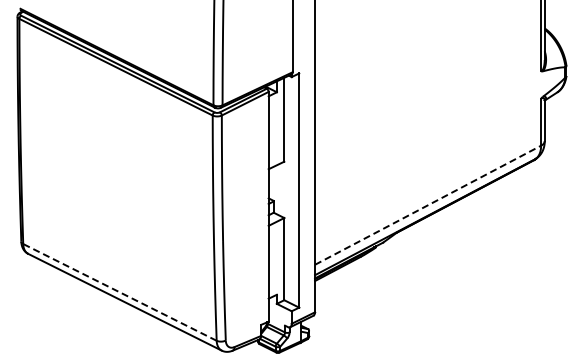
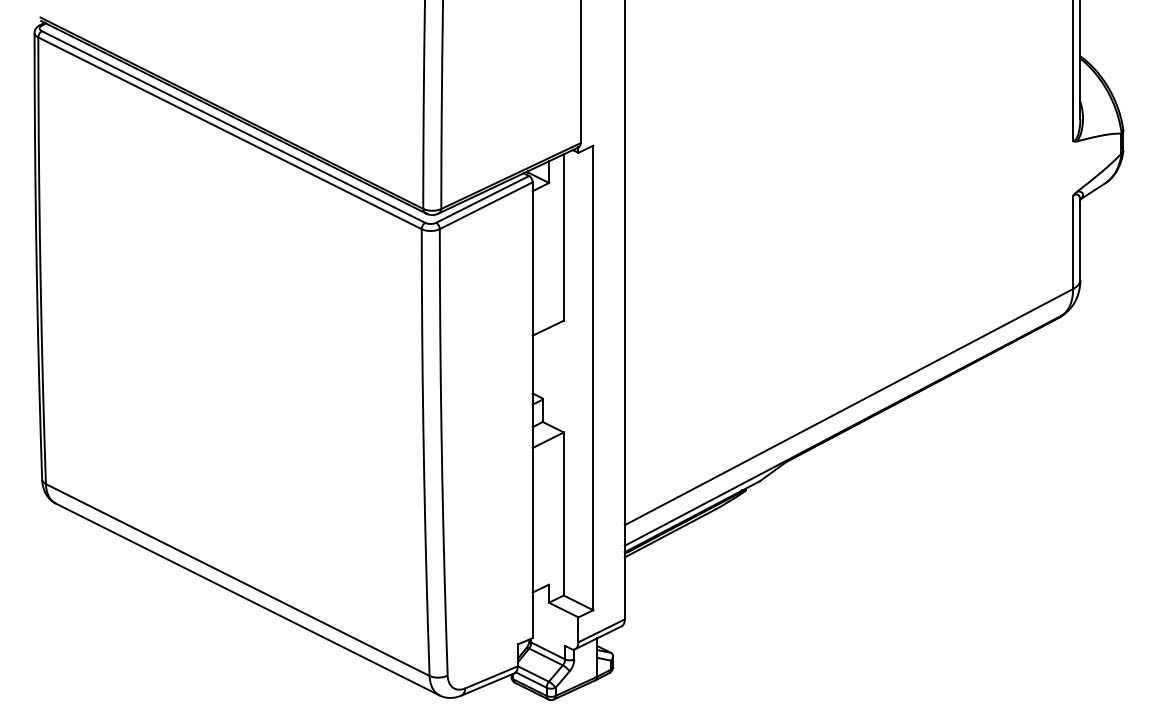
line: (428, 205) -> (849, 407), dashed -> solid
line: (119, 292) -> (236, 580), dashed -> solid

